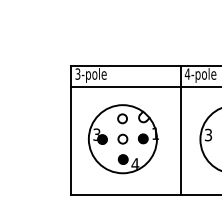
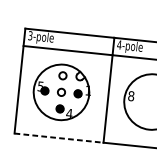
text: (96, 131) -> (40, 83), 3 -> 5
text: (208, 134) -> (131, 95), 3 -> 8
line: (125, 195) -> (58, 138), solid -> dashed

